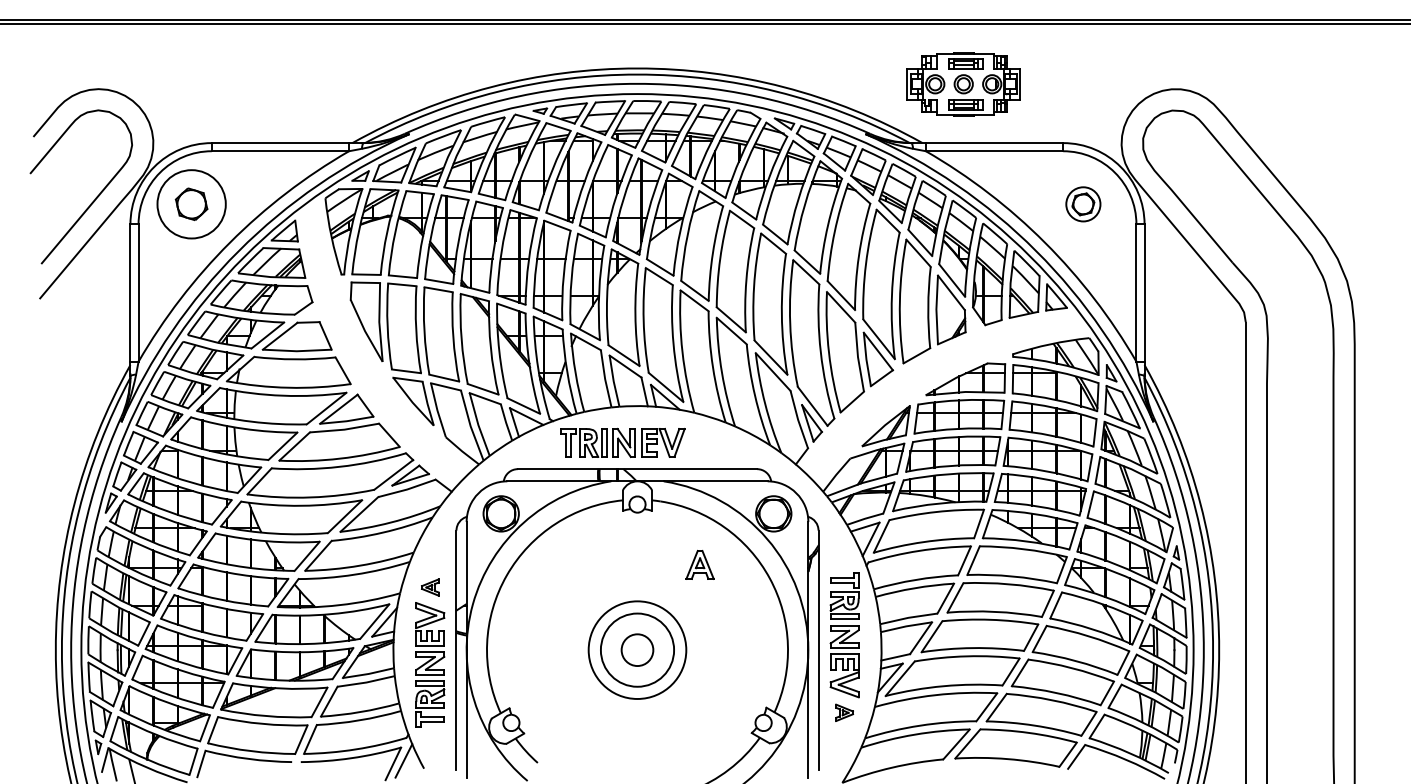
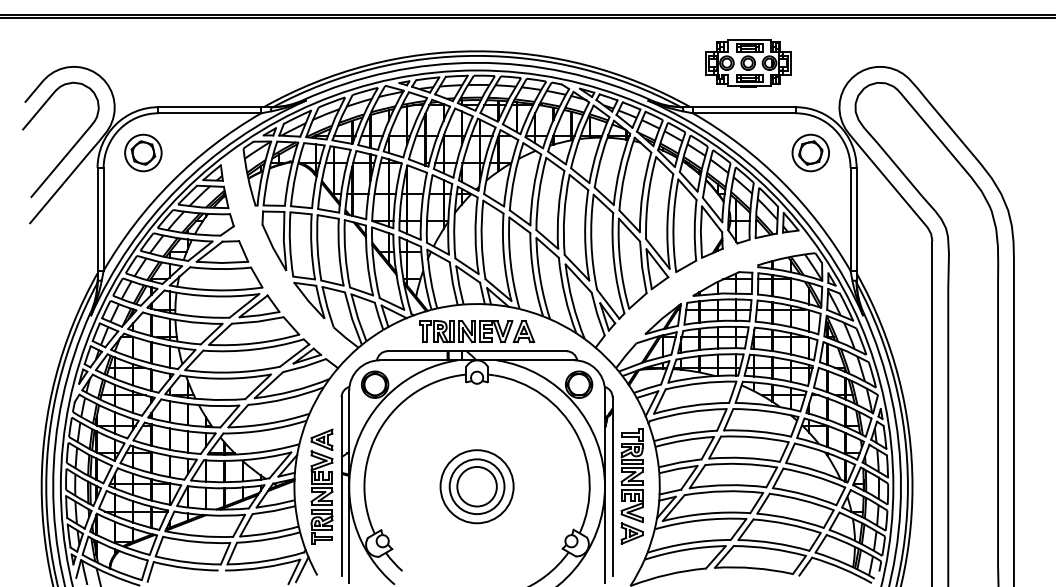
part: (963, 84) -> (748, 63), moved
circle: (191, 203) -> (143, 152), size x0.71
part: (1083, 204) -> (810, 153), size x1.43
part: (699, 564) -> (523, 331), moved
part: (430, 587) -> (322, 439), size x1.67
circle: (637, 649) -> (477, 486), size x1.67
part: (844, 712) -> (632, 533), size x1.67

